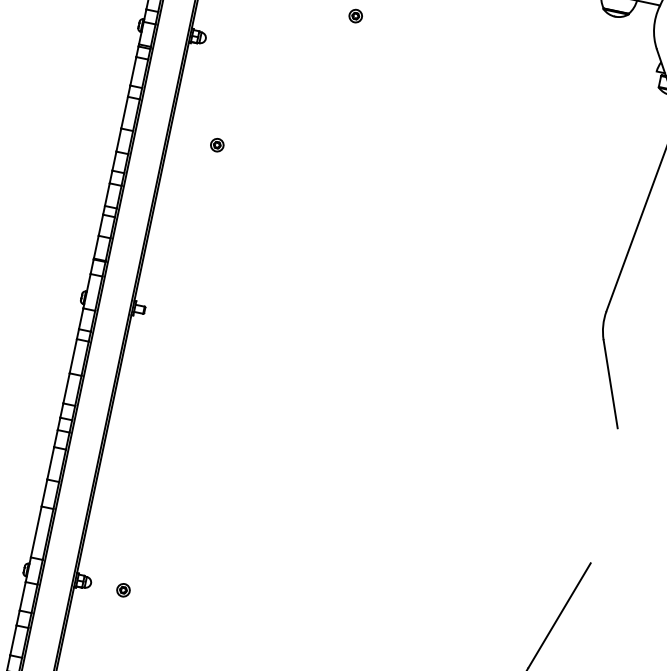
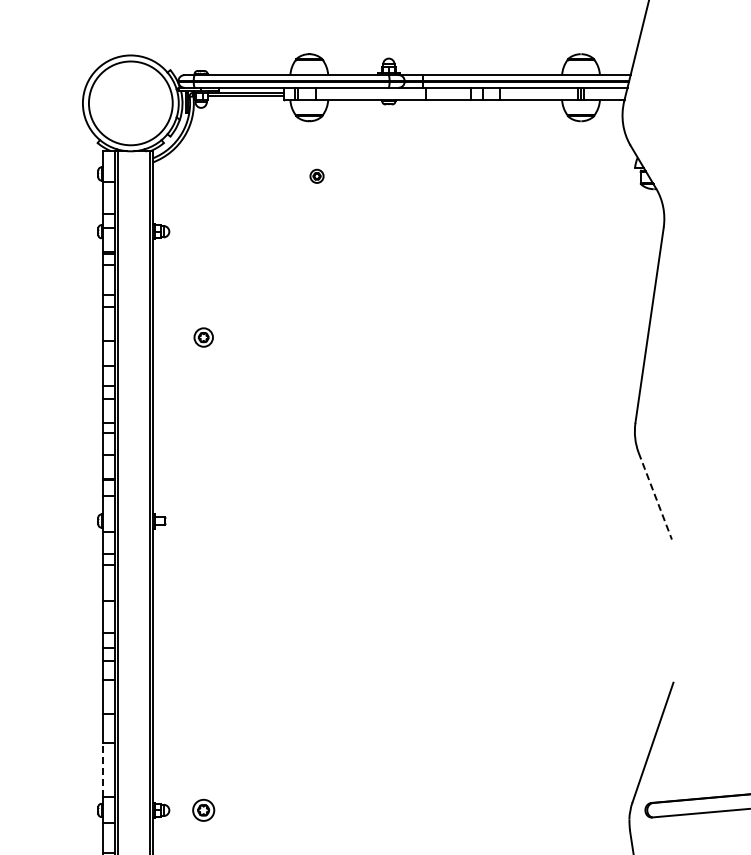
part: (217, 144) -> (203, 336), size x1.4
line: (610, 384) -> (655, 496), solid -> dashed
line: (36, 531) -> (102, 769), solid -> dashed
part: (123, 590) -> (203, 810), size x1.6

